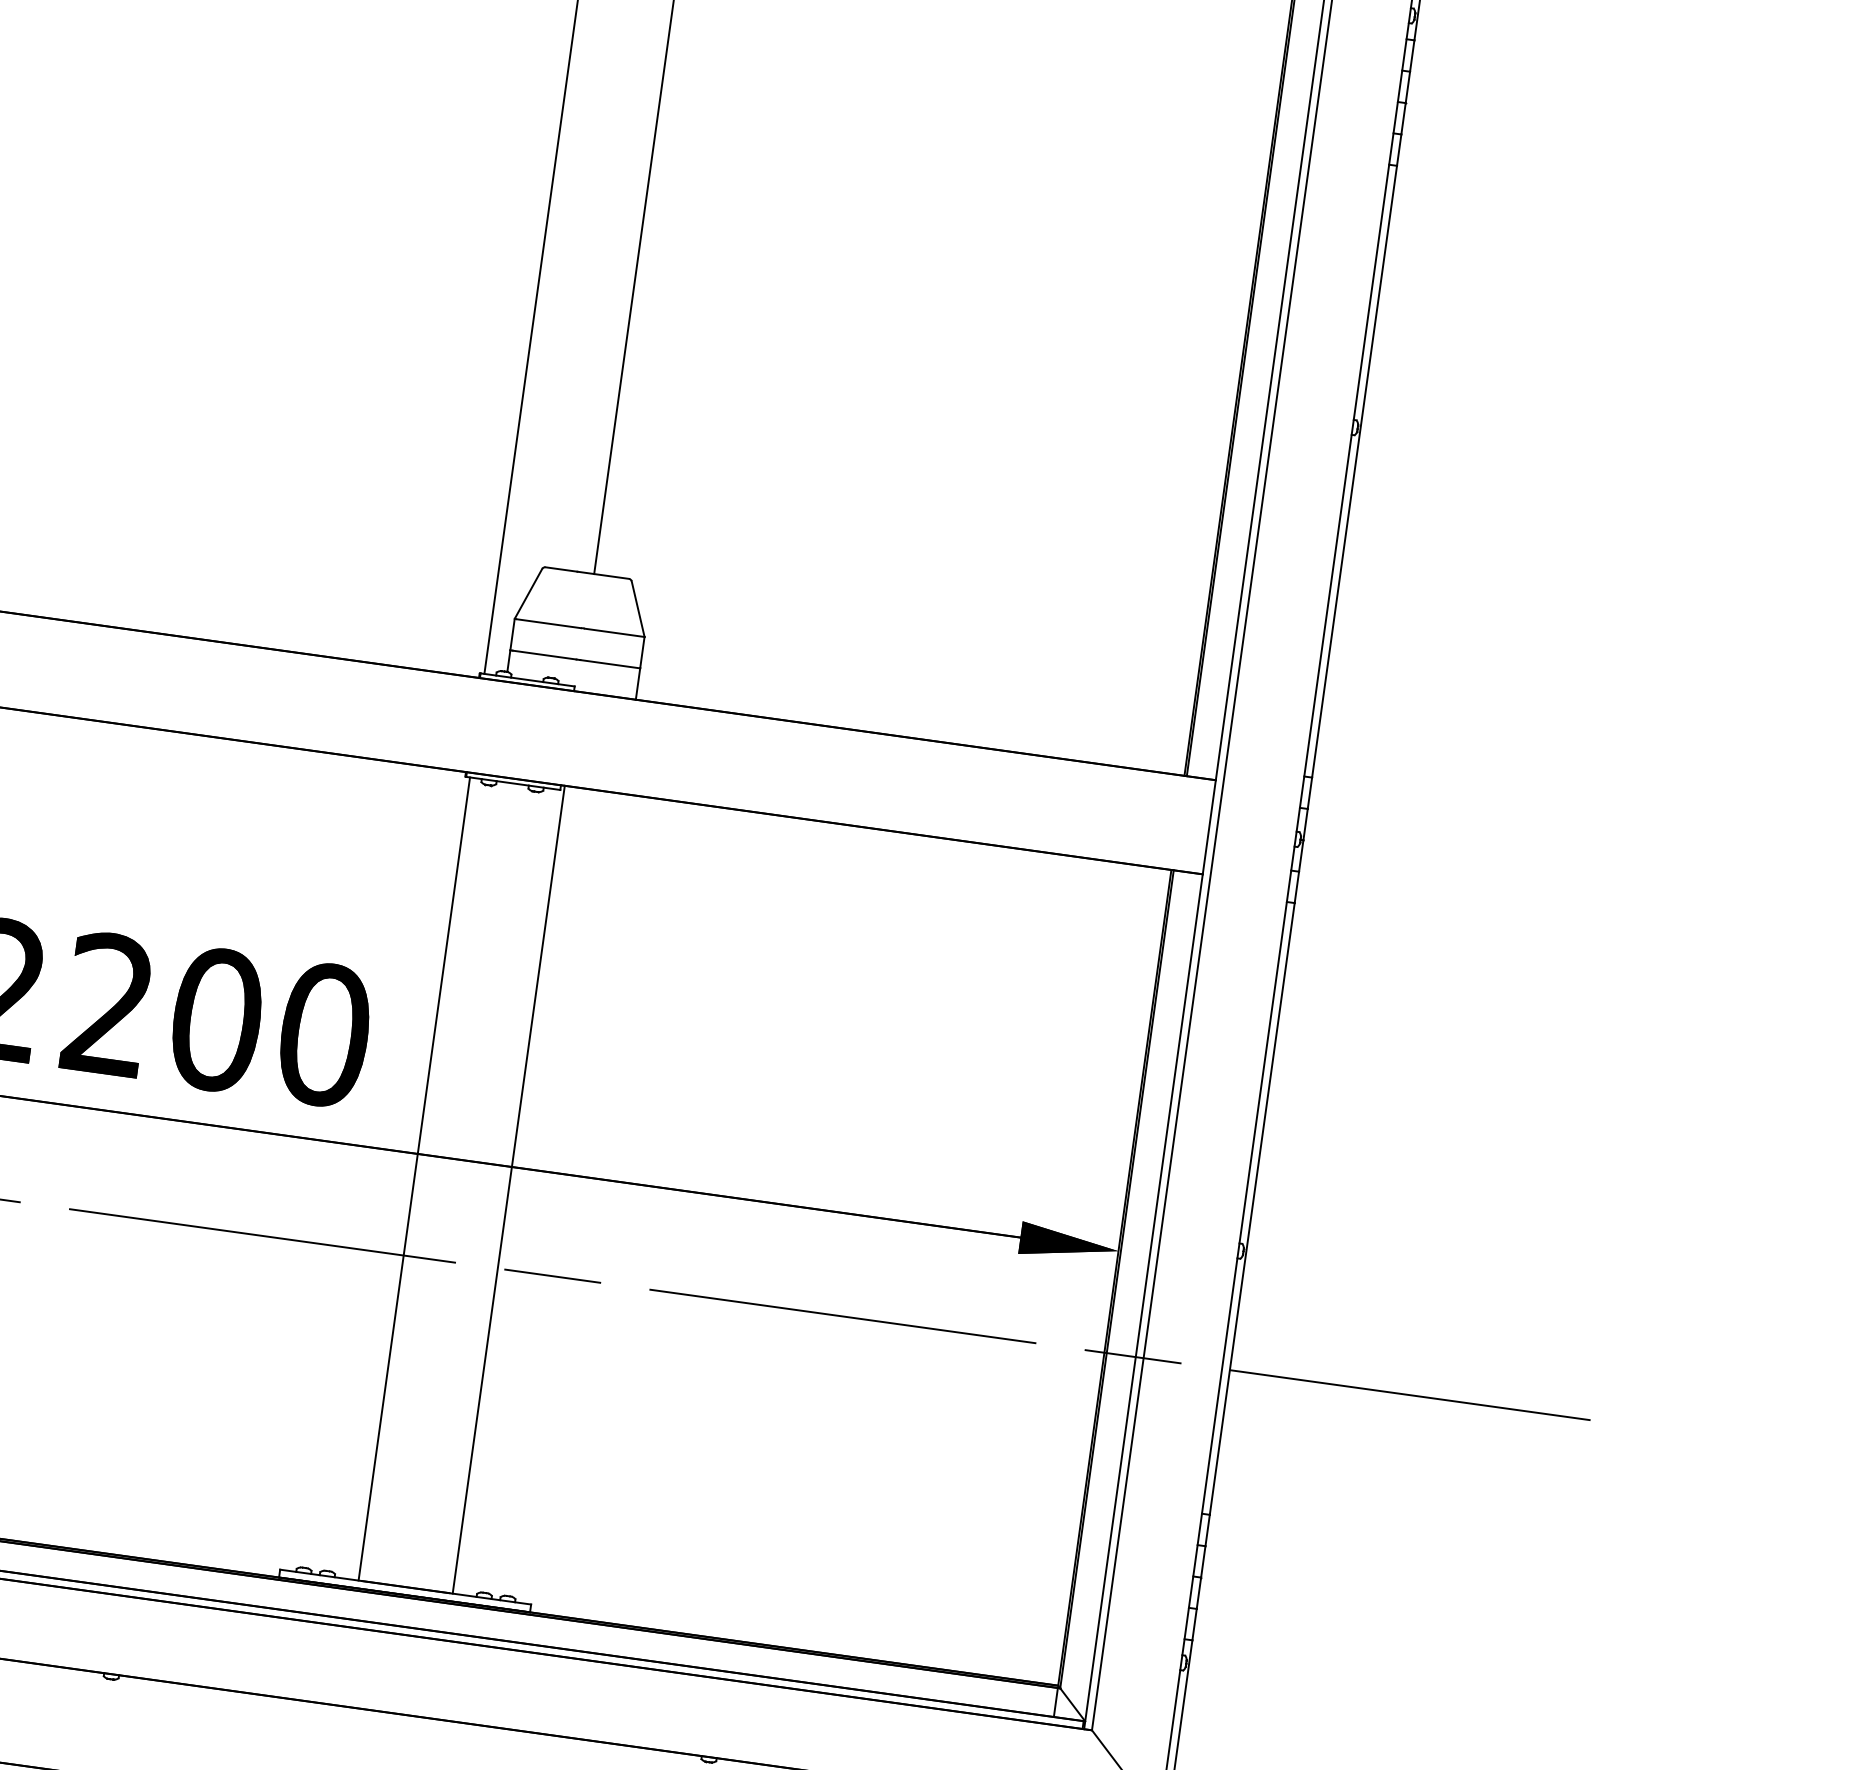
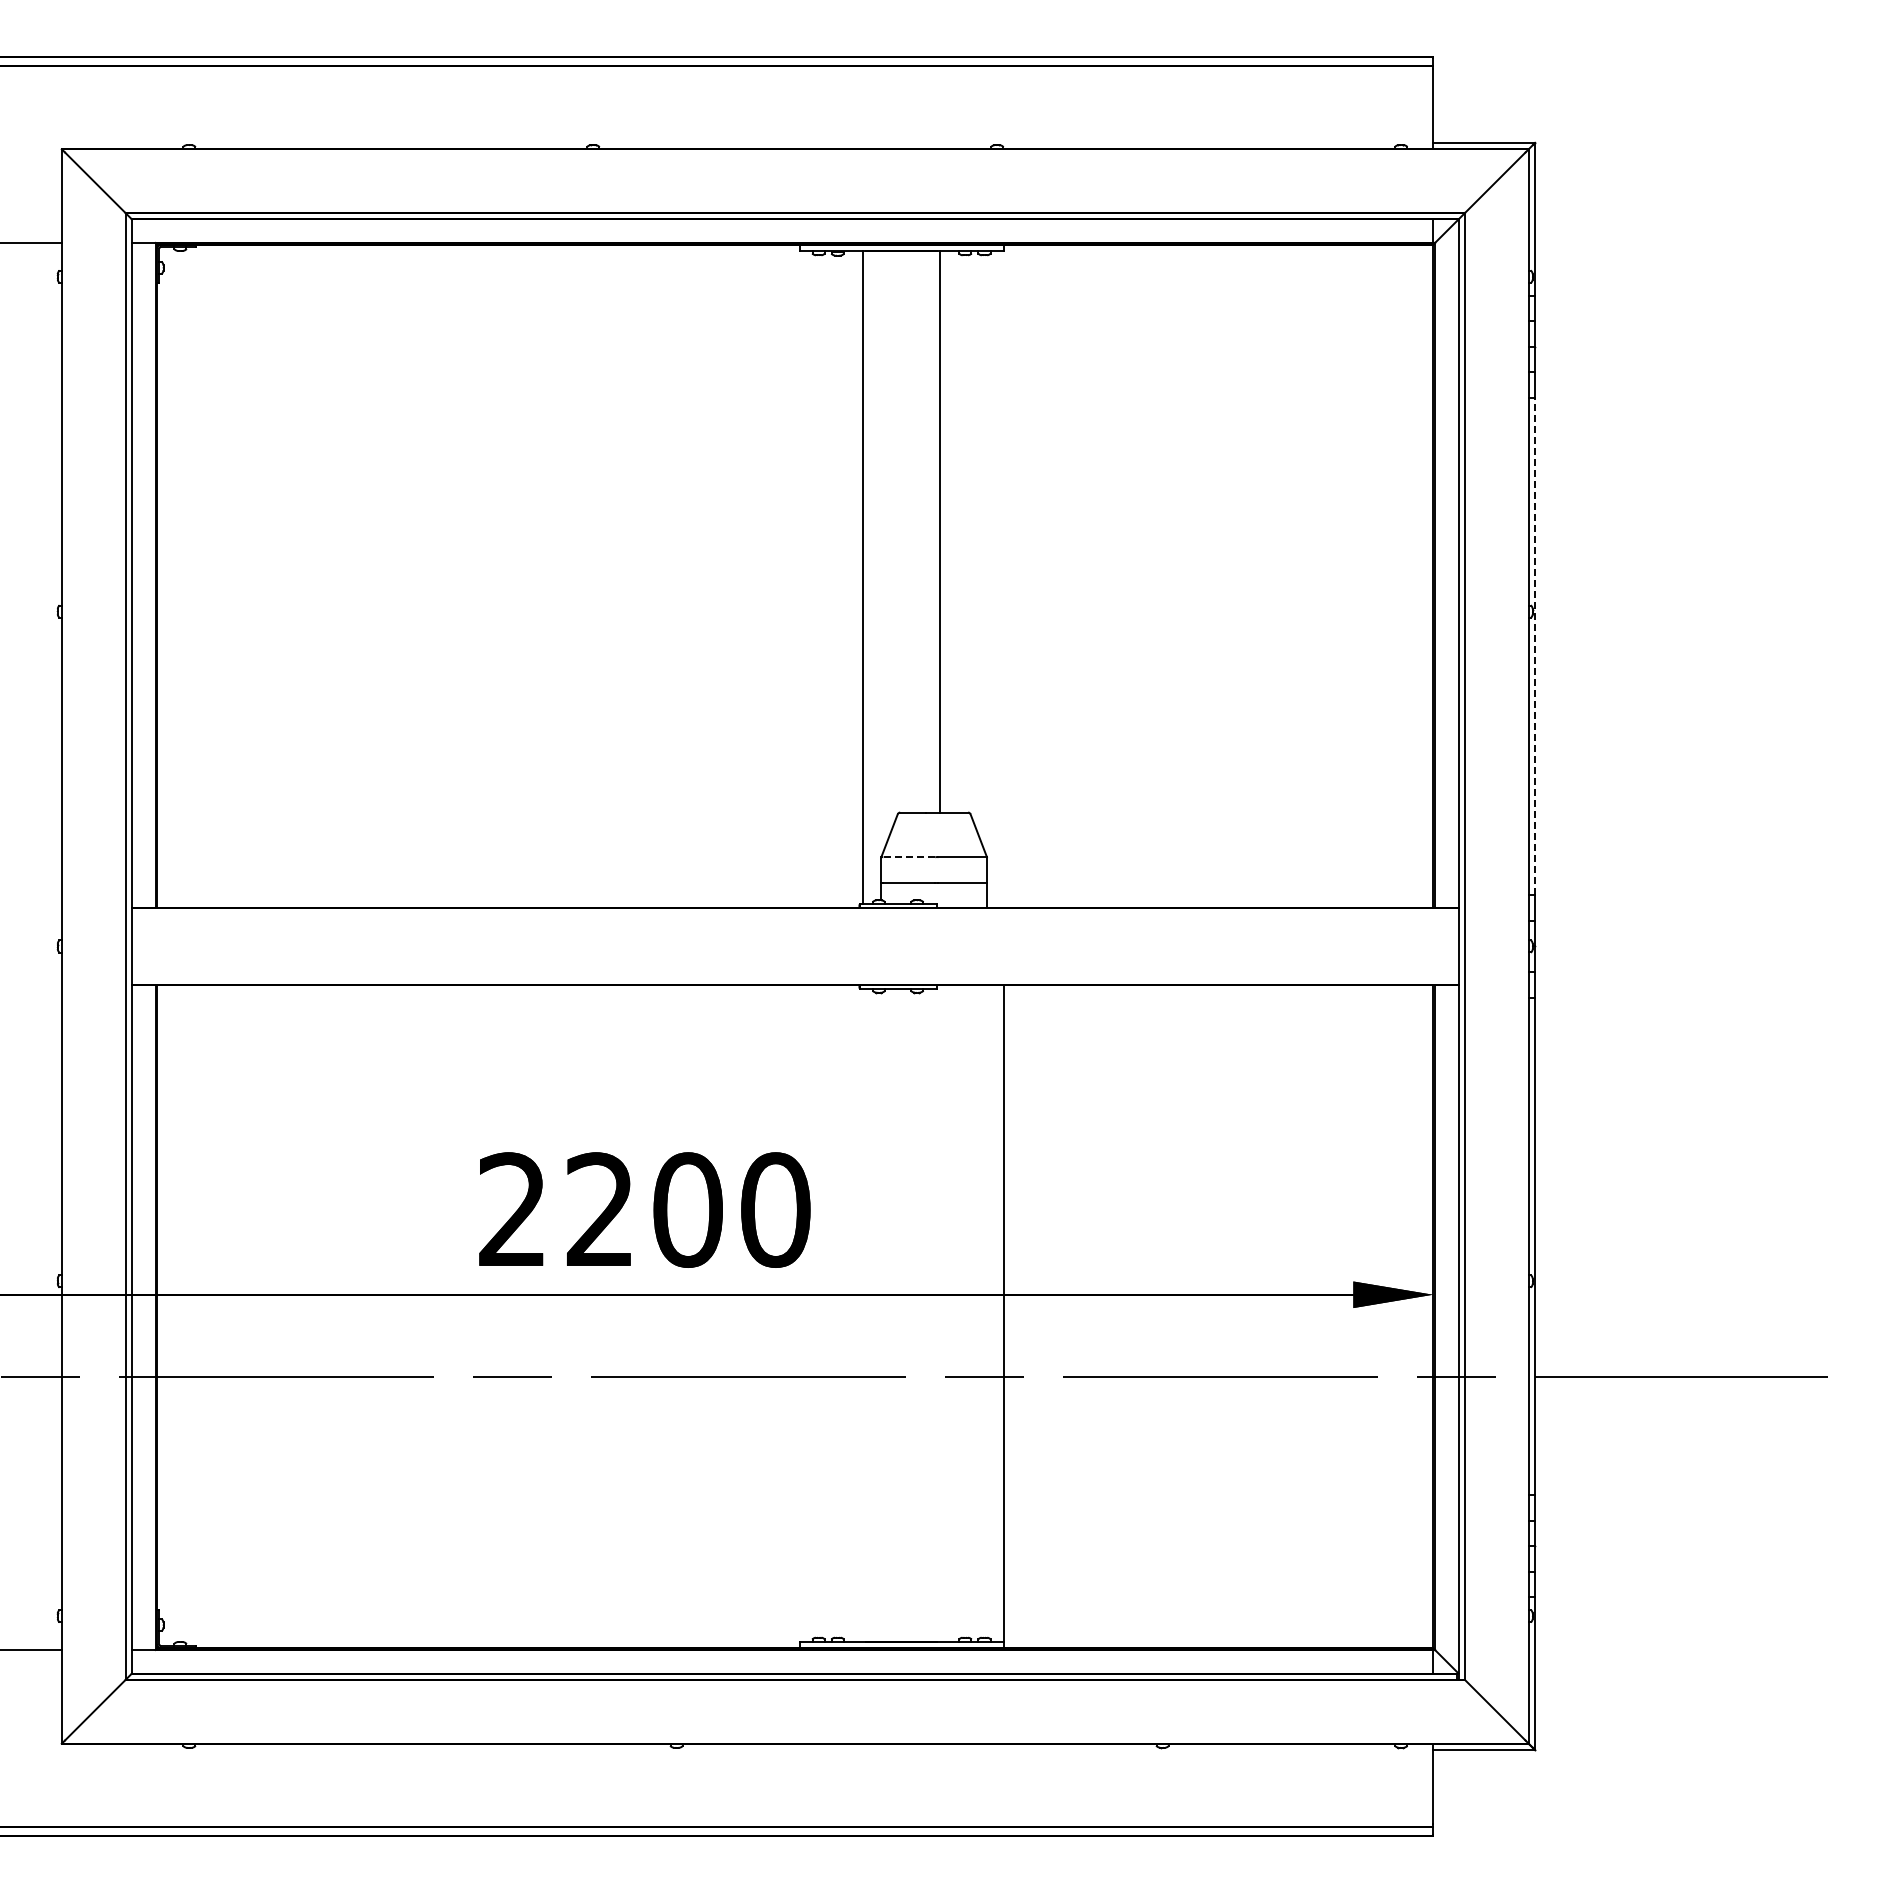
line: (1355, 471) -> (1535, 646), solid -> dashed
line: (549, 624) -> (909, 857), solid -> dashed
line: (414, 1178) -> (863, 1314), removed
line: (508, 1188) -> (1003, 1312), moved

